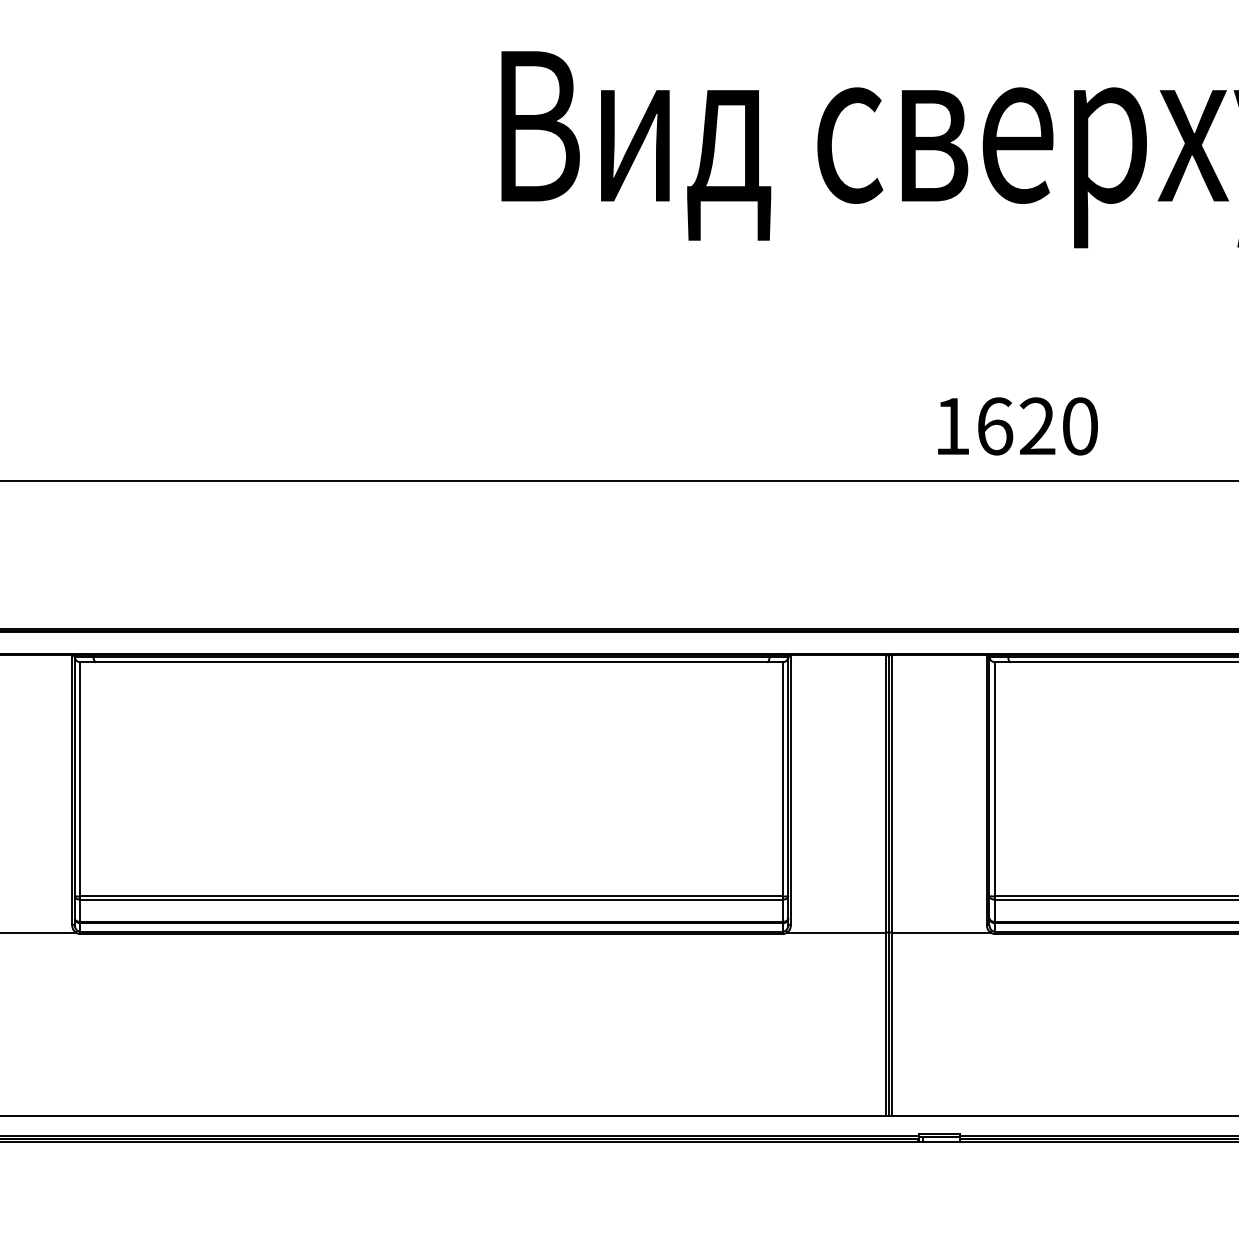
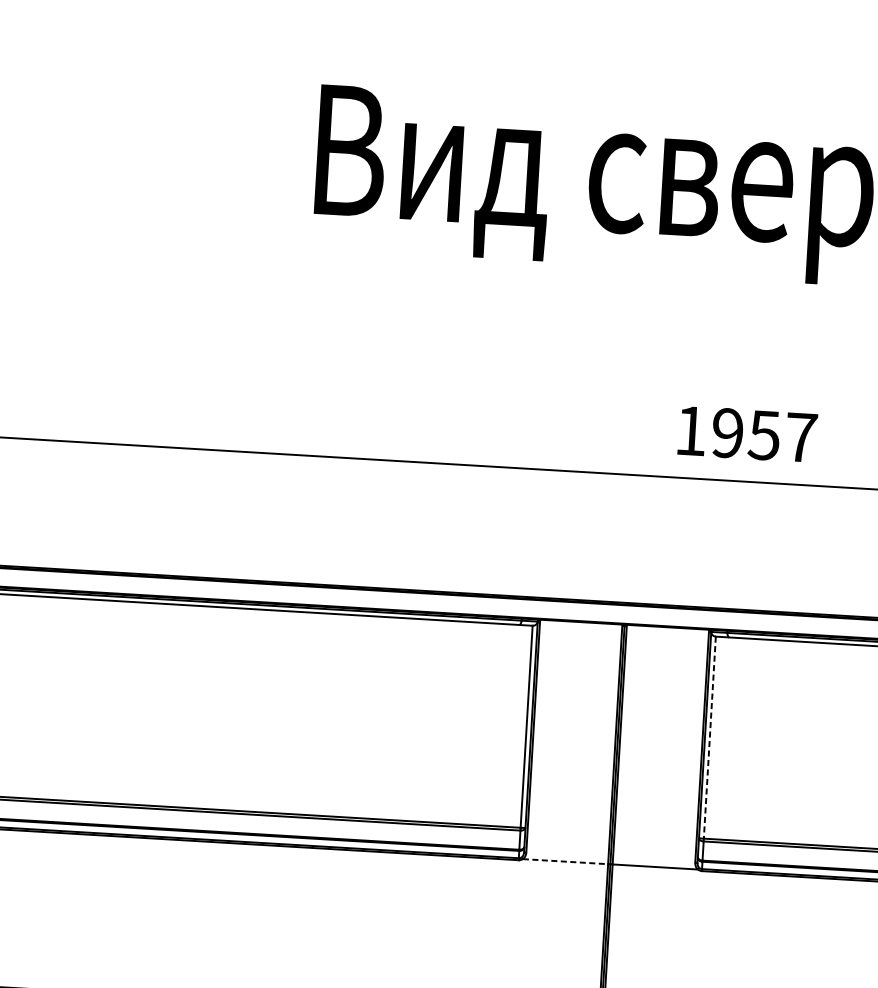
text: (1037, 426) -> (764, 435), 1620 -> 1957
line: (995, 779) -> (710, 737), solid -> dashed
line: (837, 932) -> (566, 861), solid -> dashed

